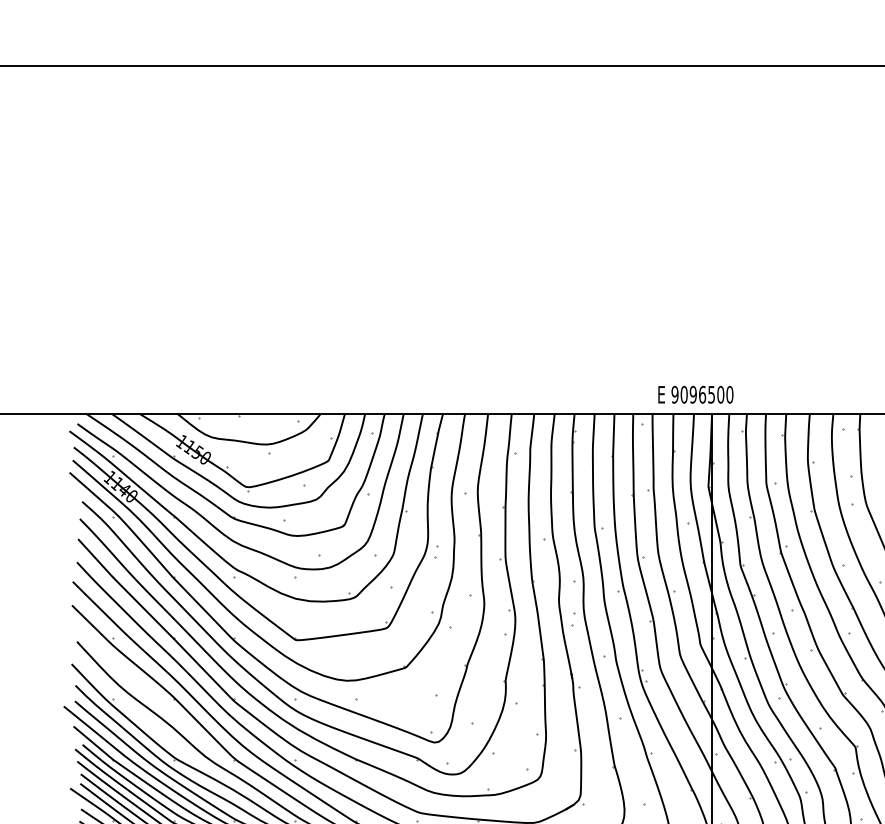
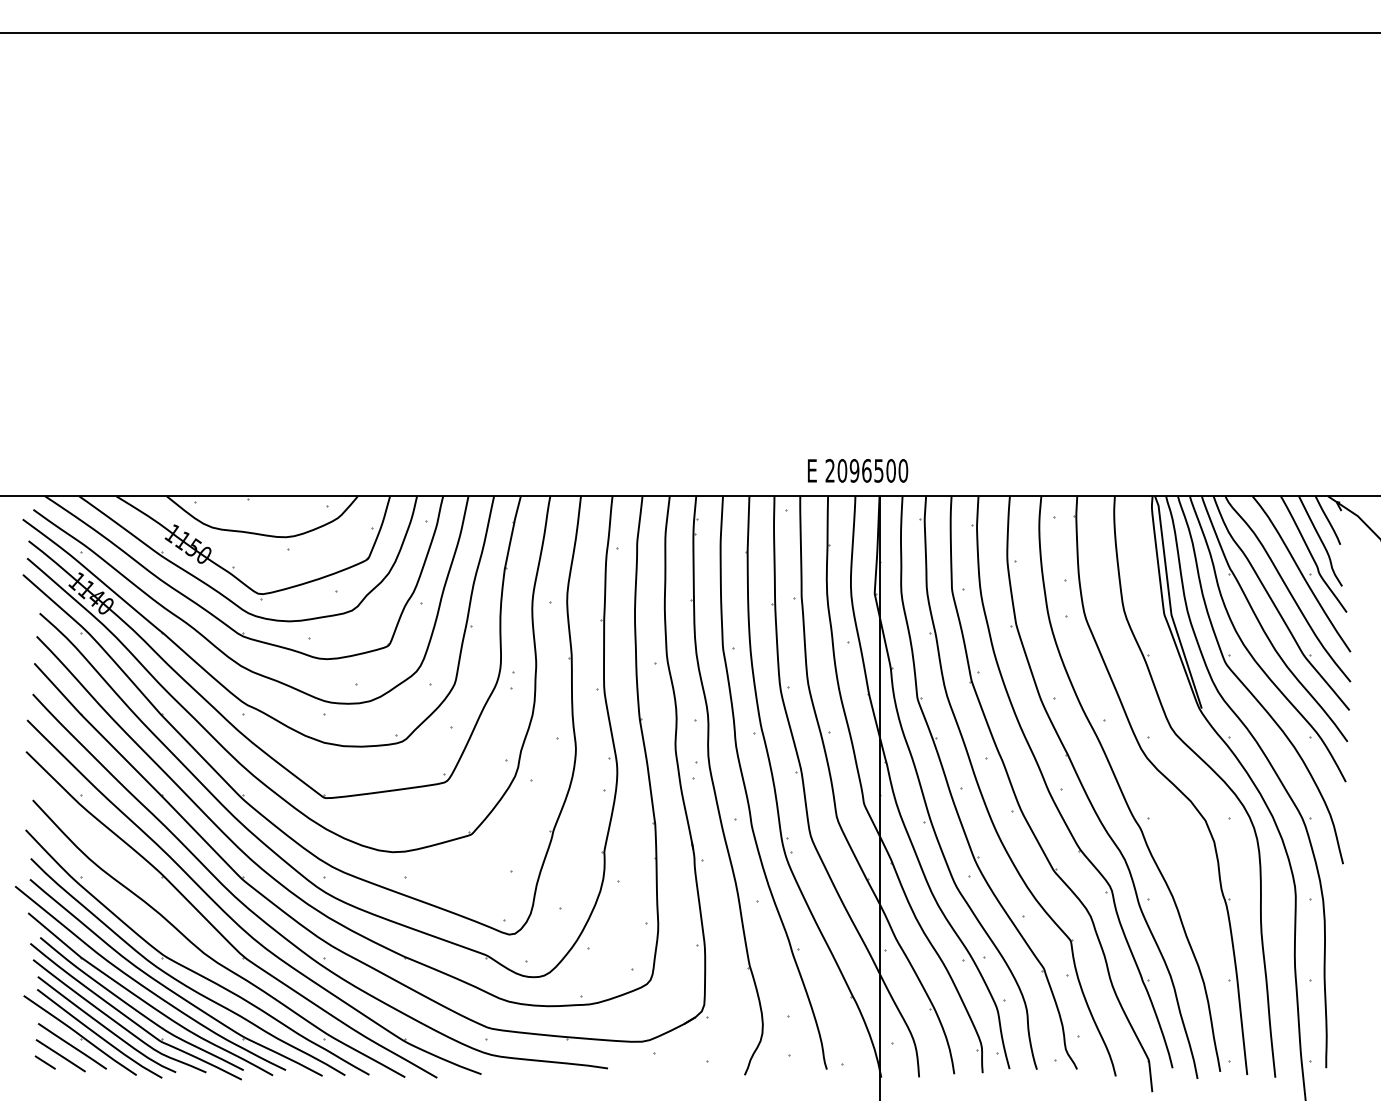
text: (674, 394) -> (829, 470), 9096500 -> 2096500

